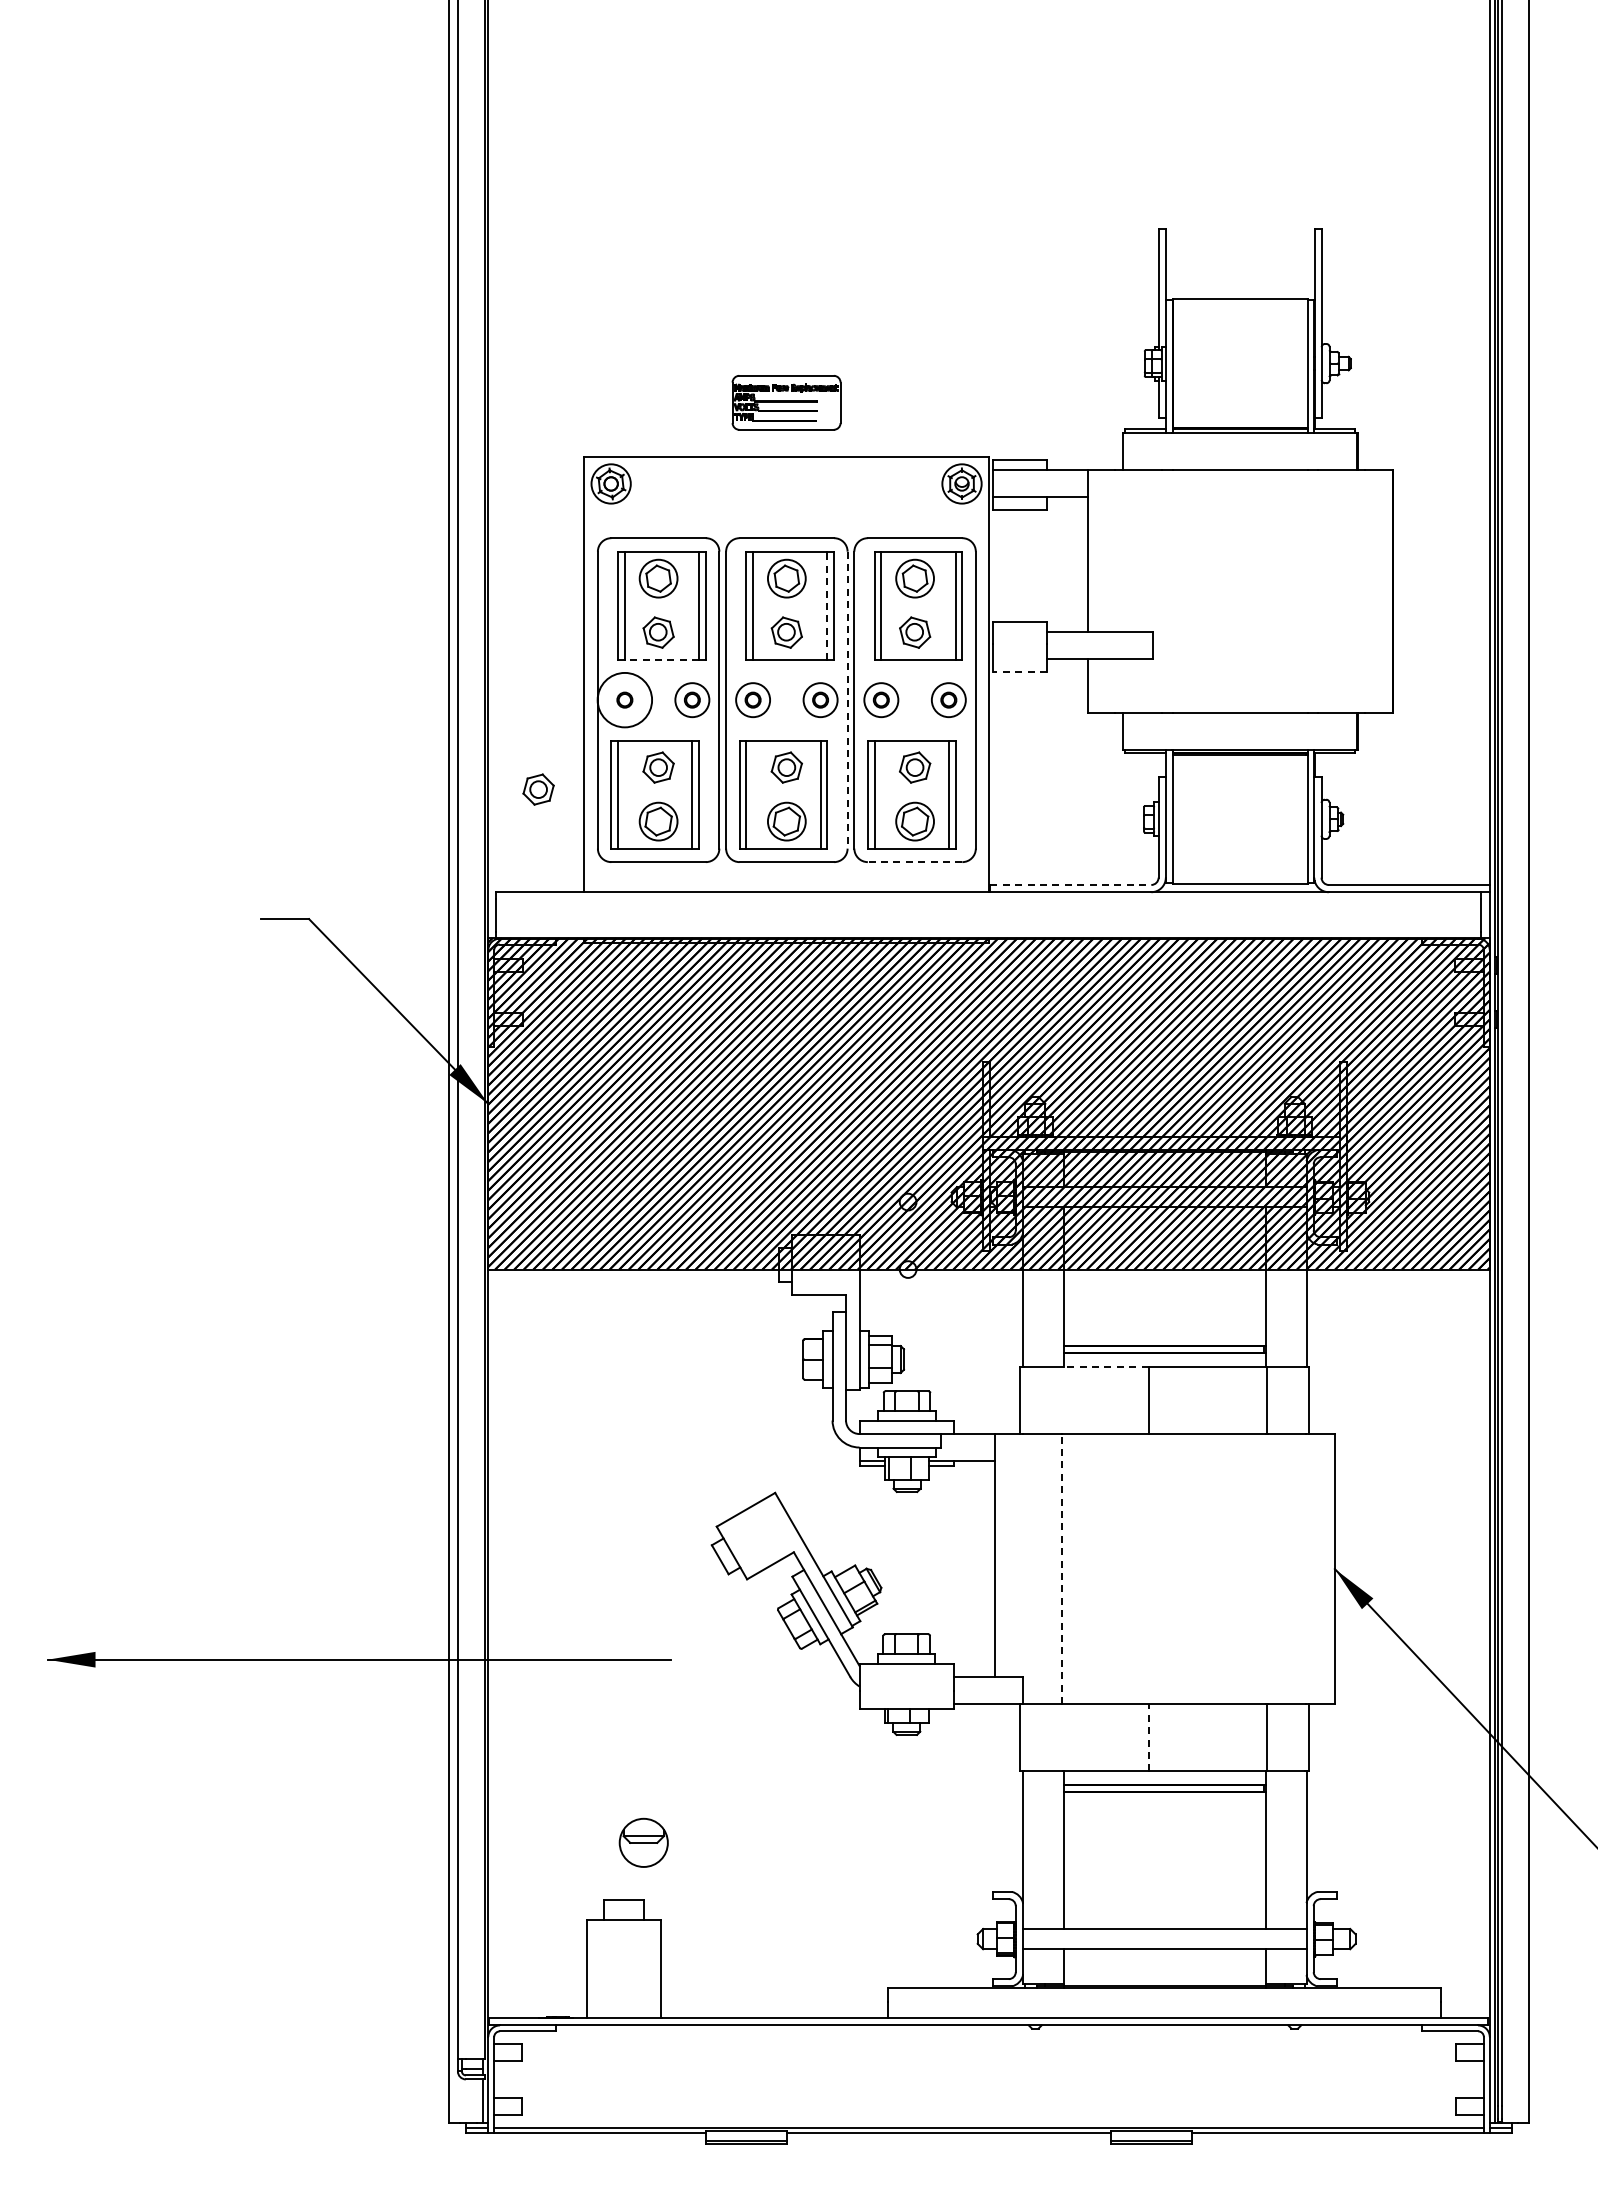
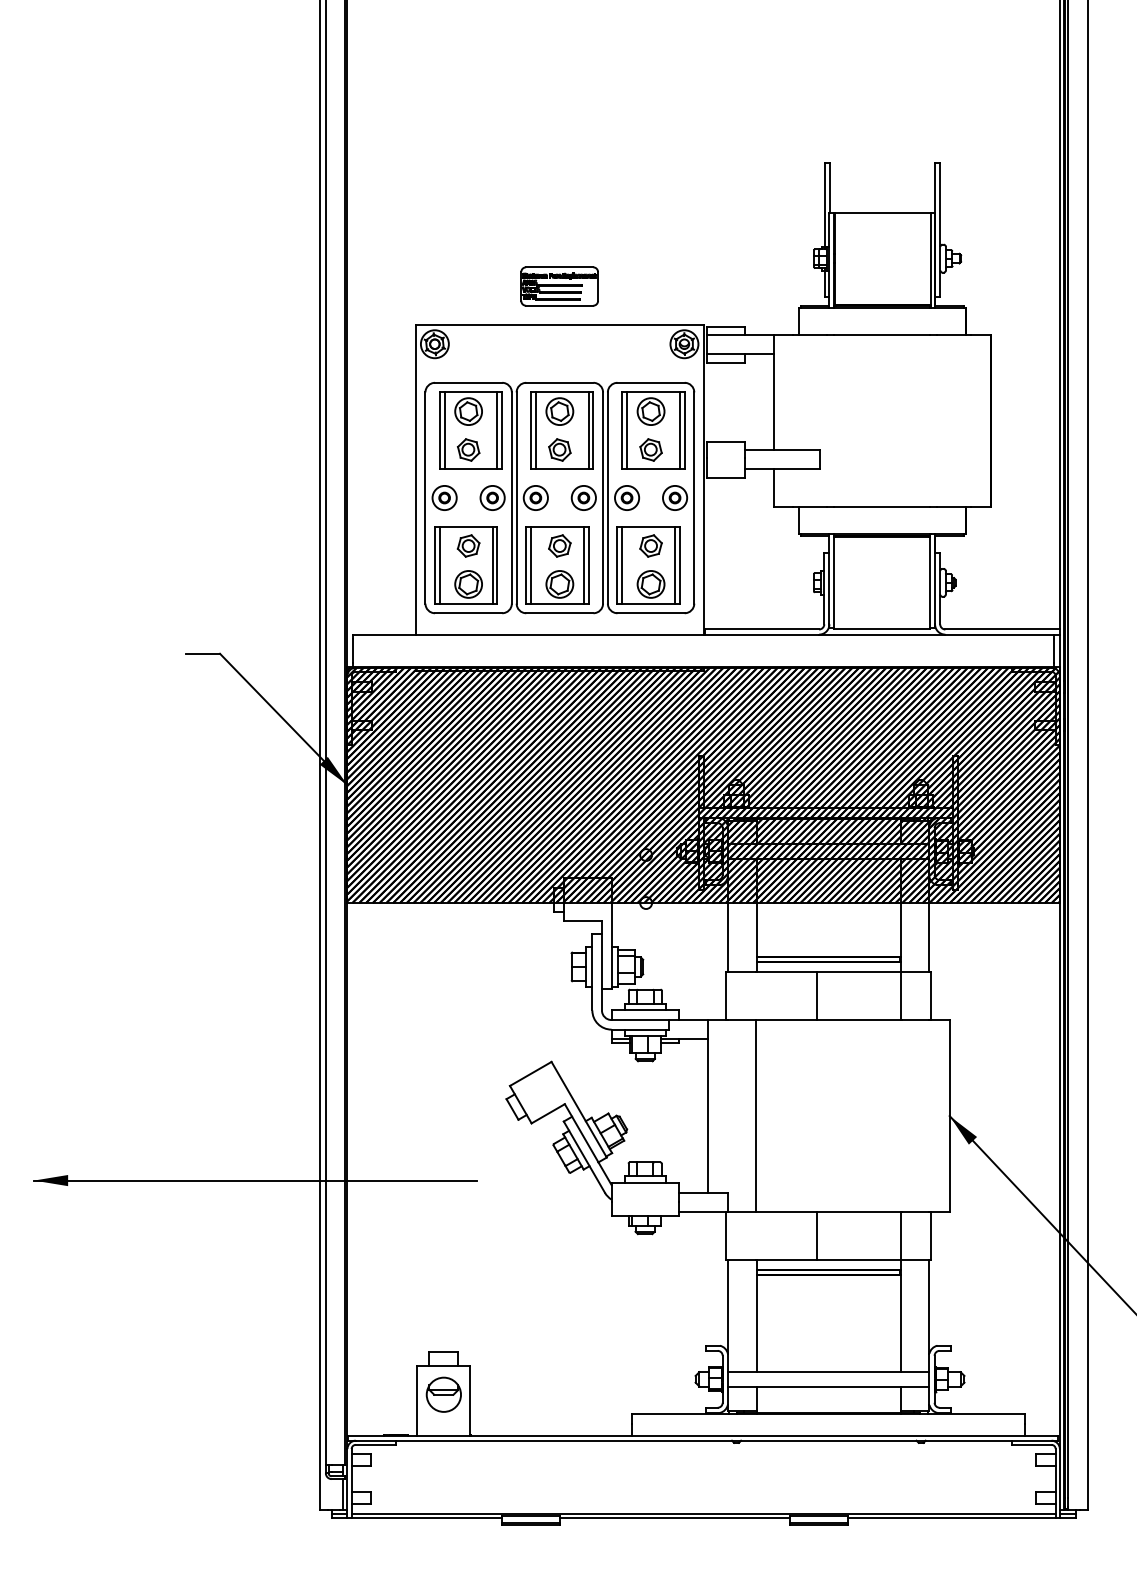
line: (827, 605) -> (588, 430), dashed -> solid
line: (661, 659) -> (470, 469), dashed -> solid
line: (1020, 671) -> (726, 477), dashed -> solid
circle: (624, 700) -> (444, 498), size x0.62
line: (847, 700) -> (602, 498), dashed -> solid
part: (538, 789) -> (383, 561), removed
line: (914, 862) -> (650, 613), dashed -> solid
line: (1071, 884) -> (762, 629), dashed -> solid
line: (1105, 1366) -> (786, 972), dashed -> solid
line: (1062, 1569) -> (755, 1116), dashed -> solid
line: (1148, 1737) -> (817, 1235), dashed -> solid
part: (643, 1842) -> (443, 1394), moved

